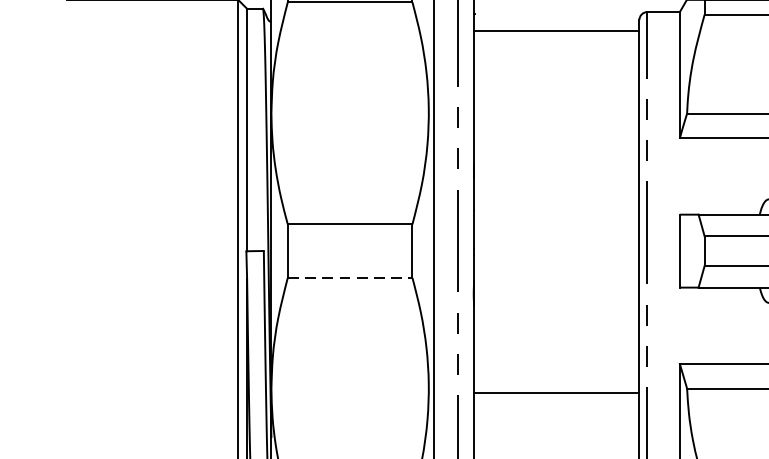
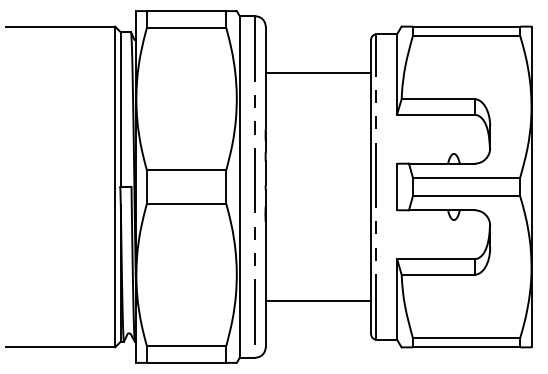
line: (556, 31) -> (318, 73), moved
line: (350, 278) -> (186, 204), dashed -> solid
line: (556, 392) -> (318, 300), moved

